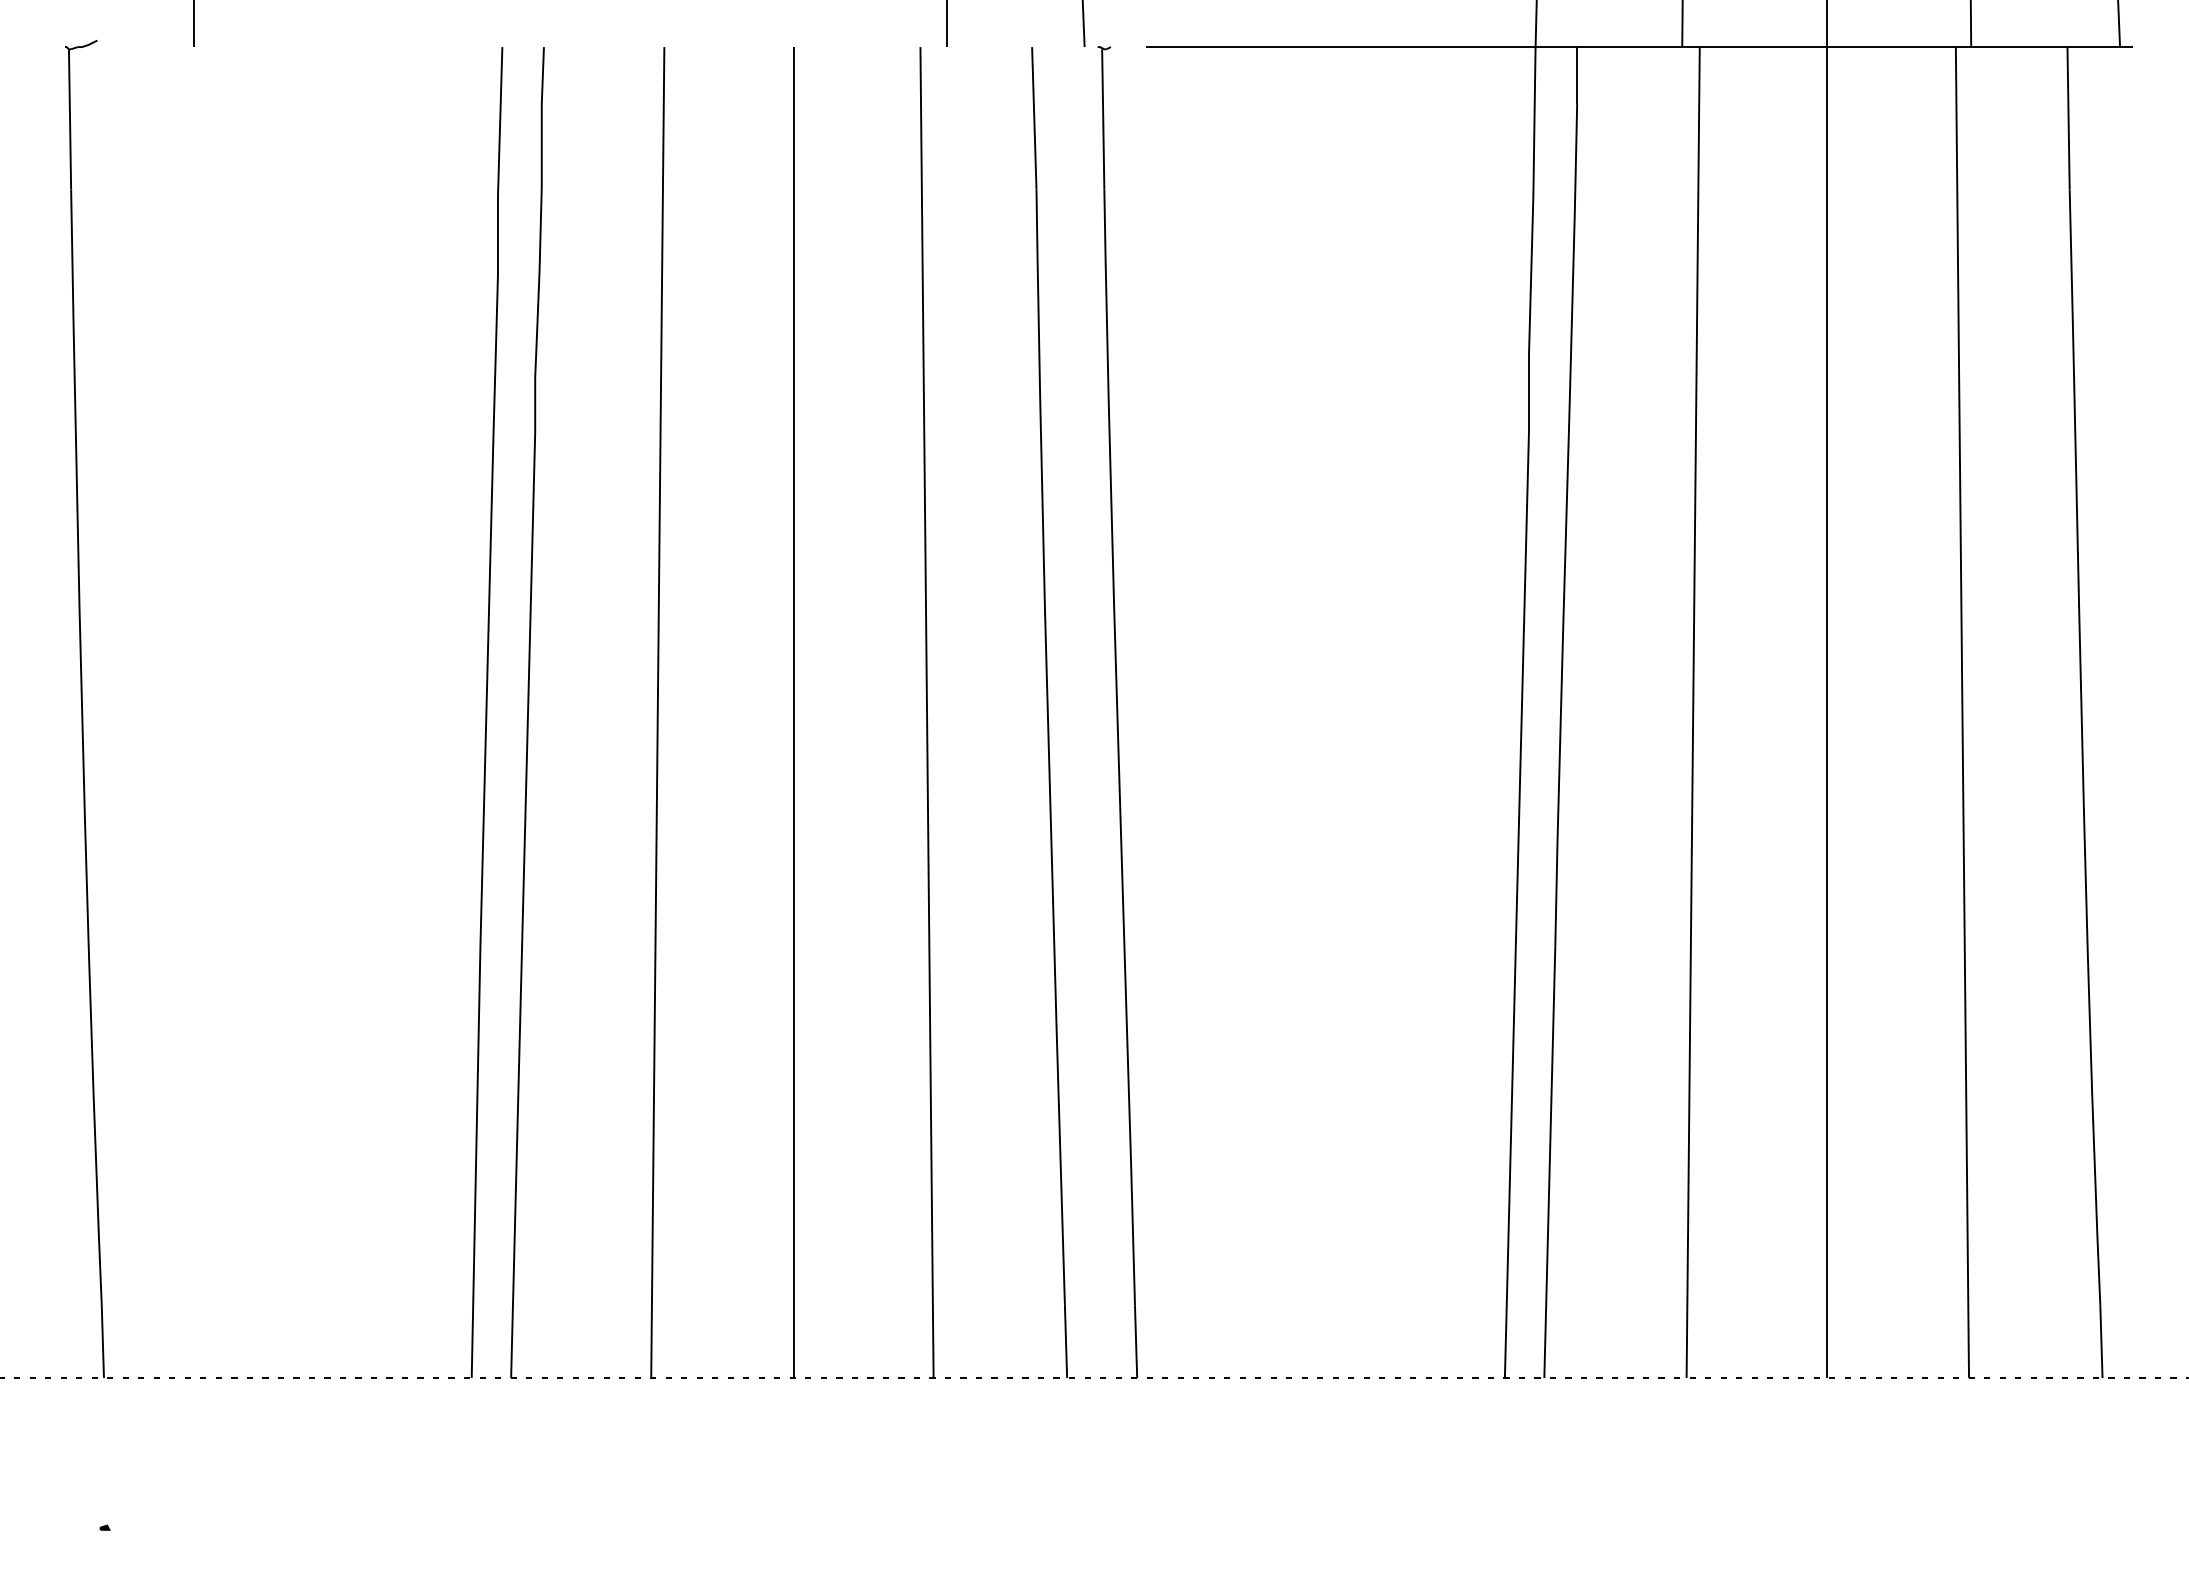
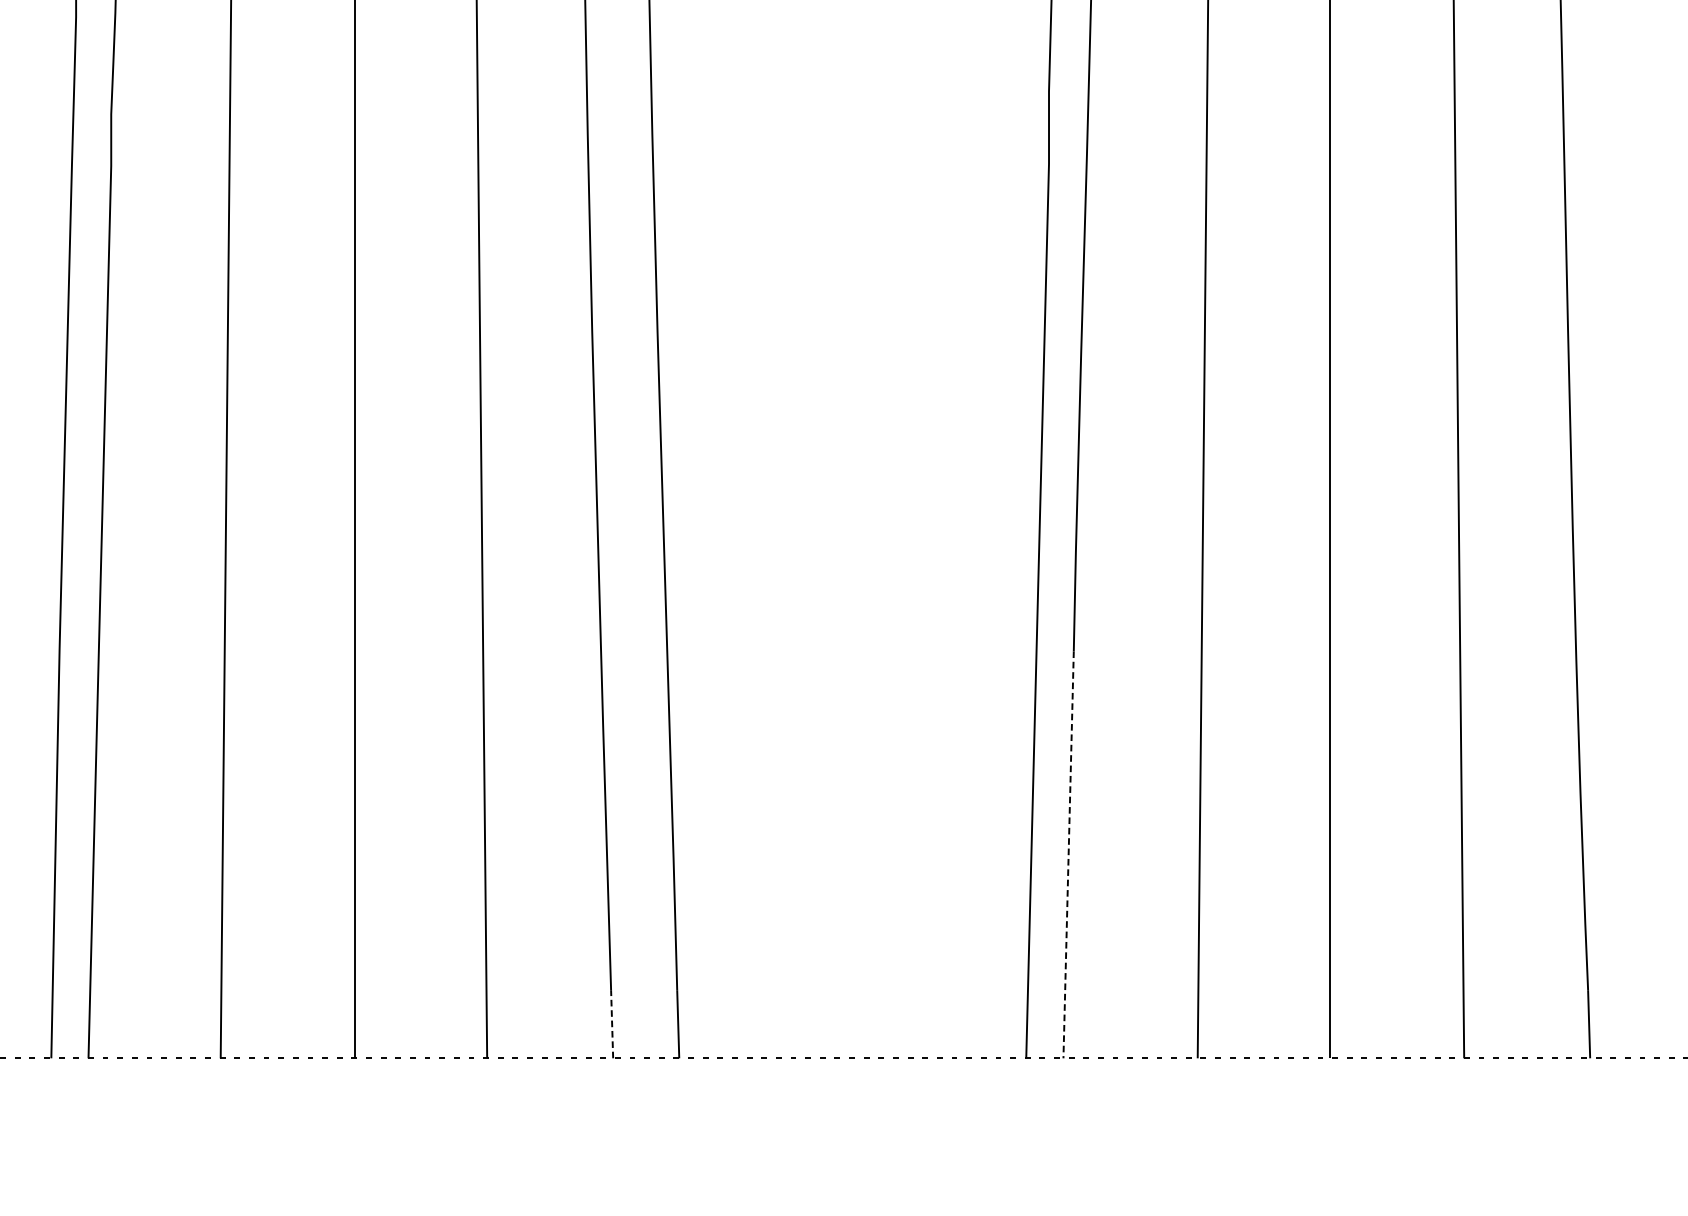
line: (1549, 1162) -> (1068, 854), solid -> dashed
line: (1066, 1341) -> (612, 1023), solid -> dashed

